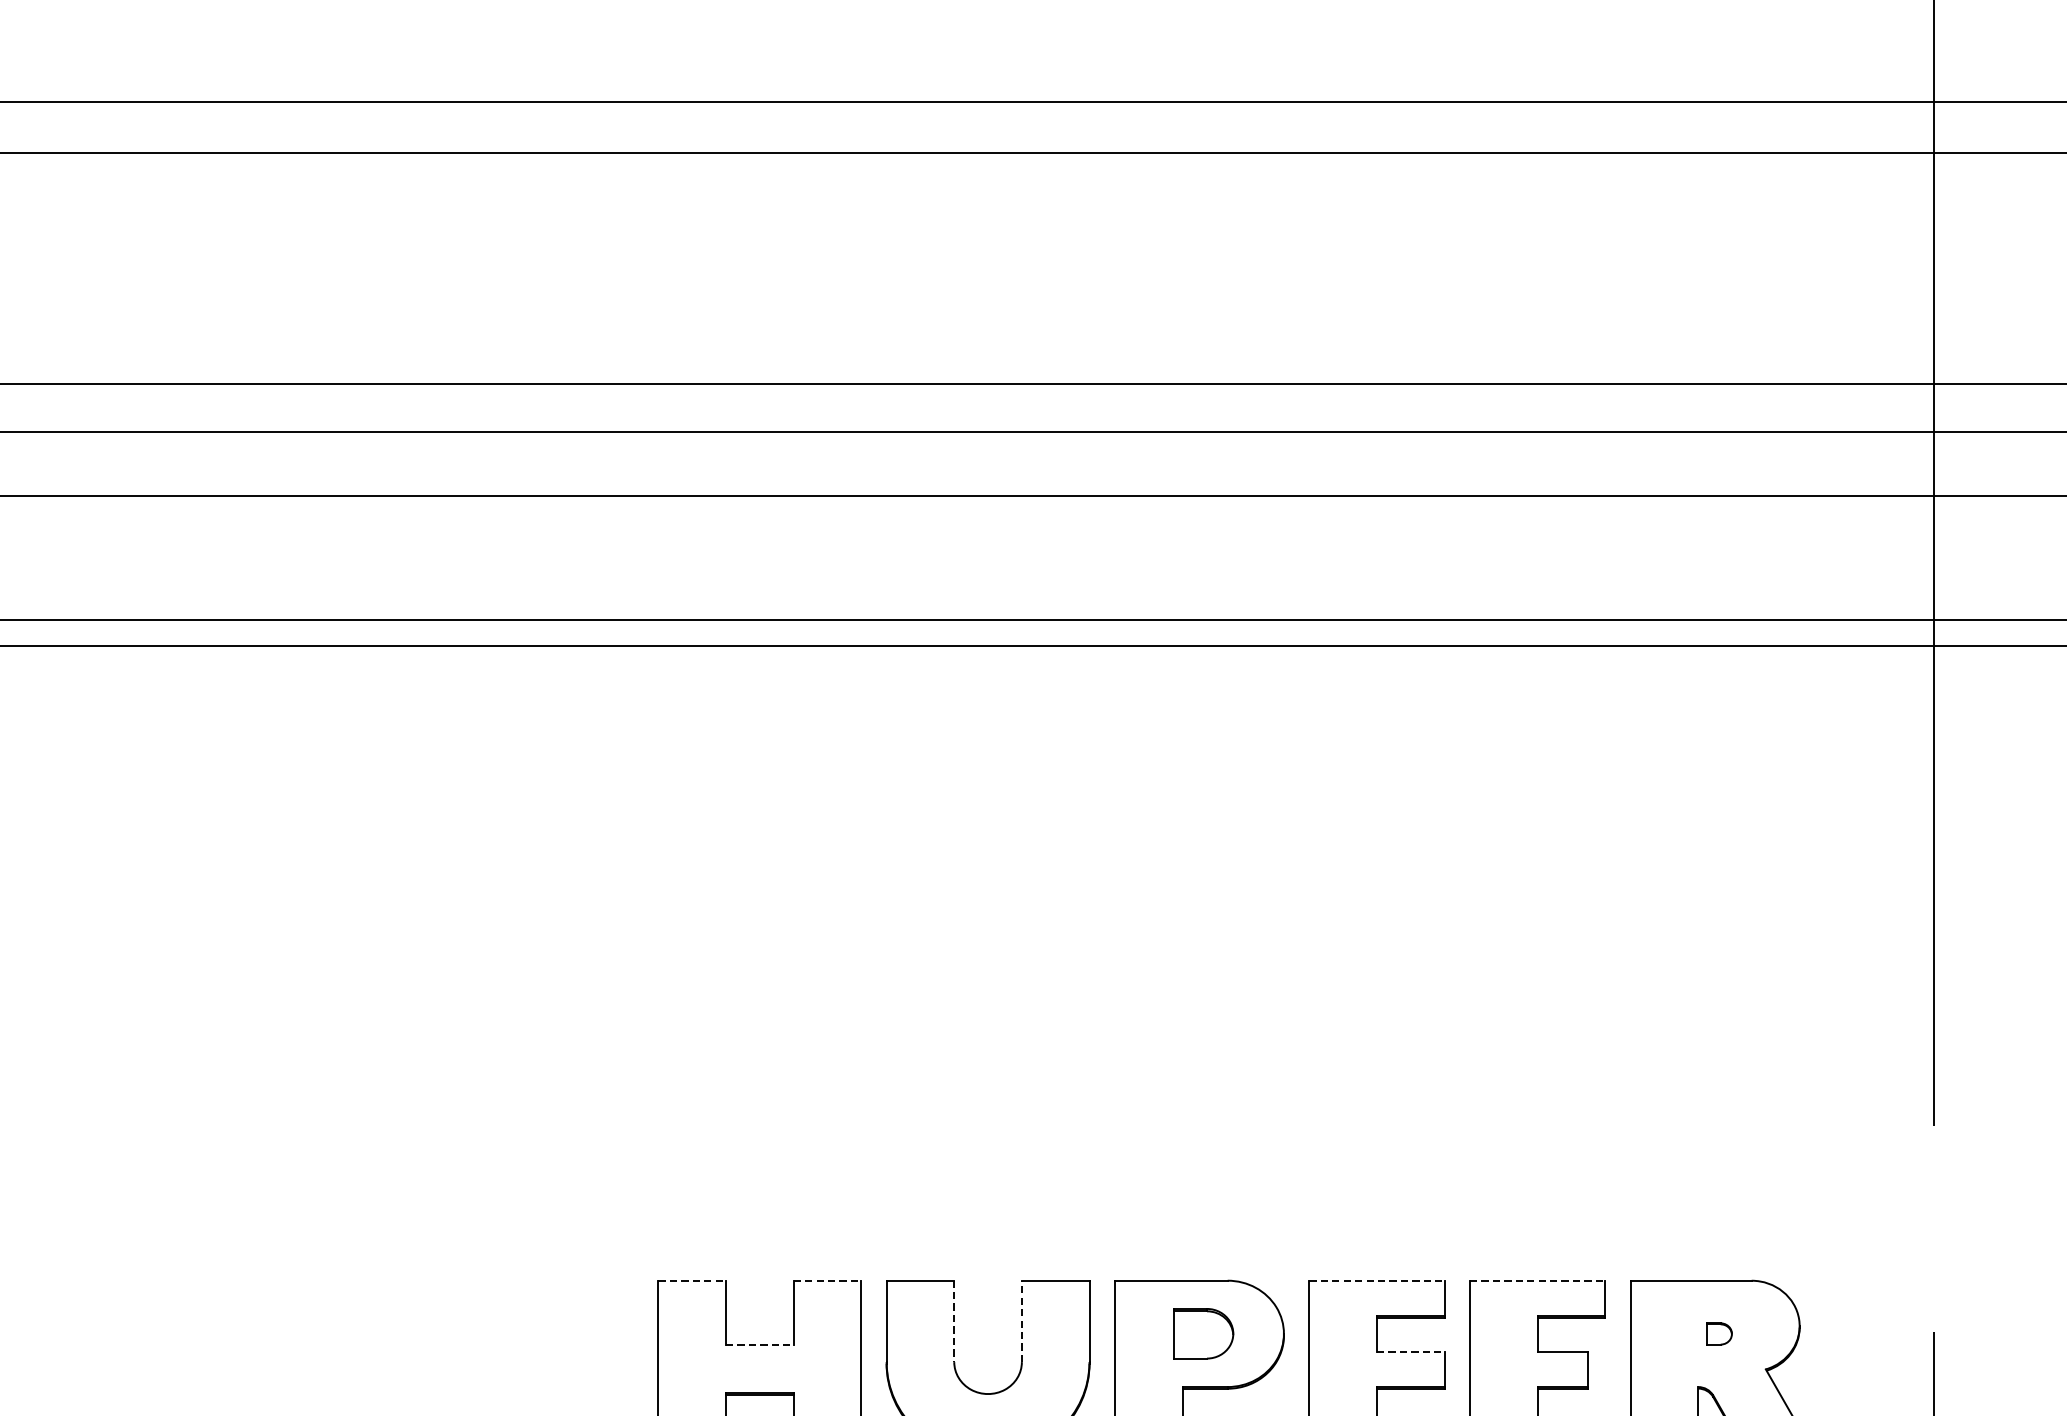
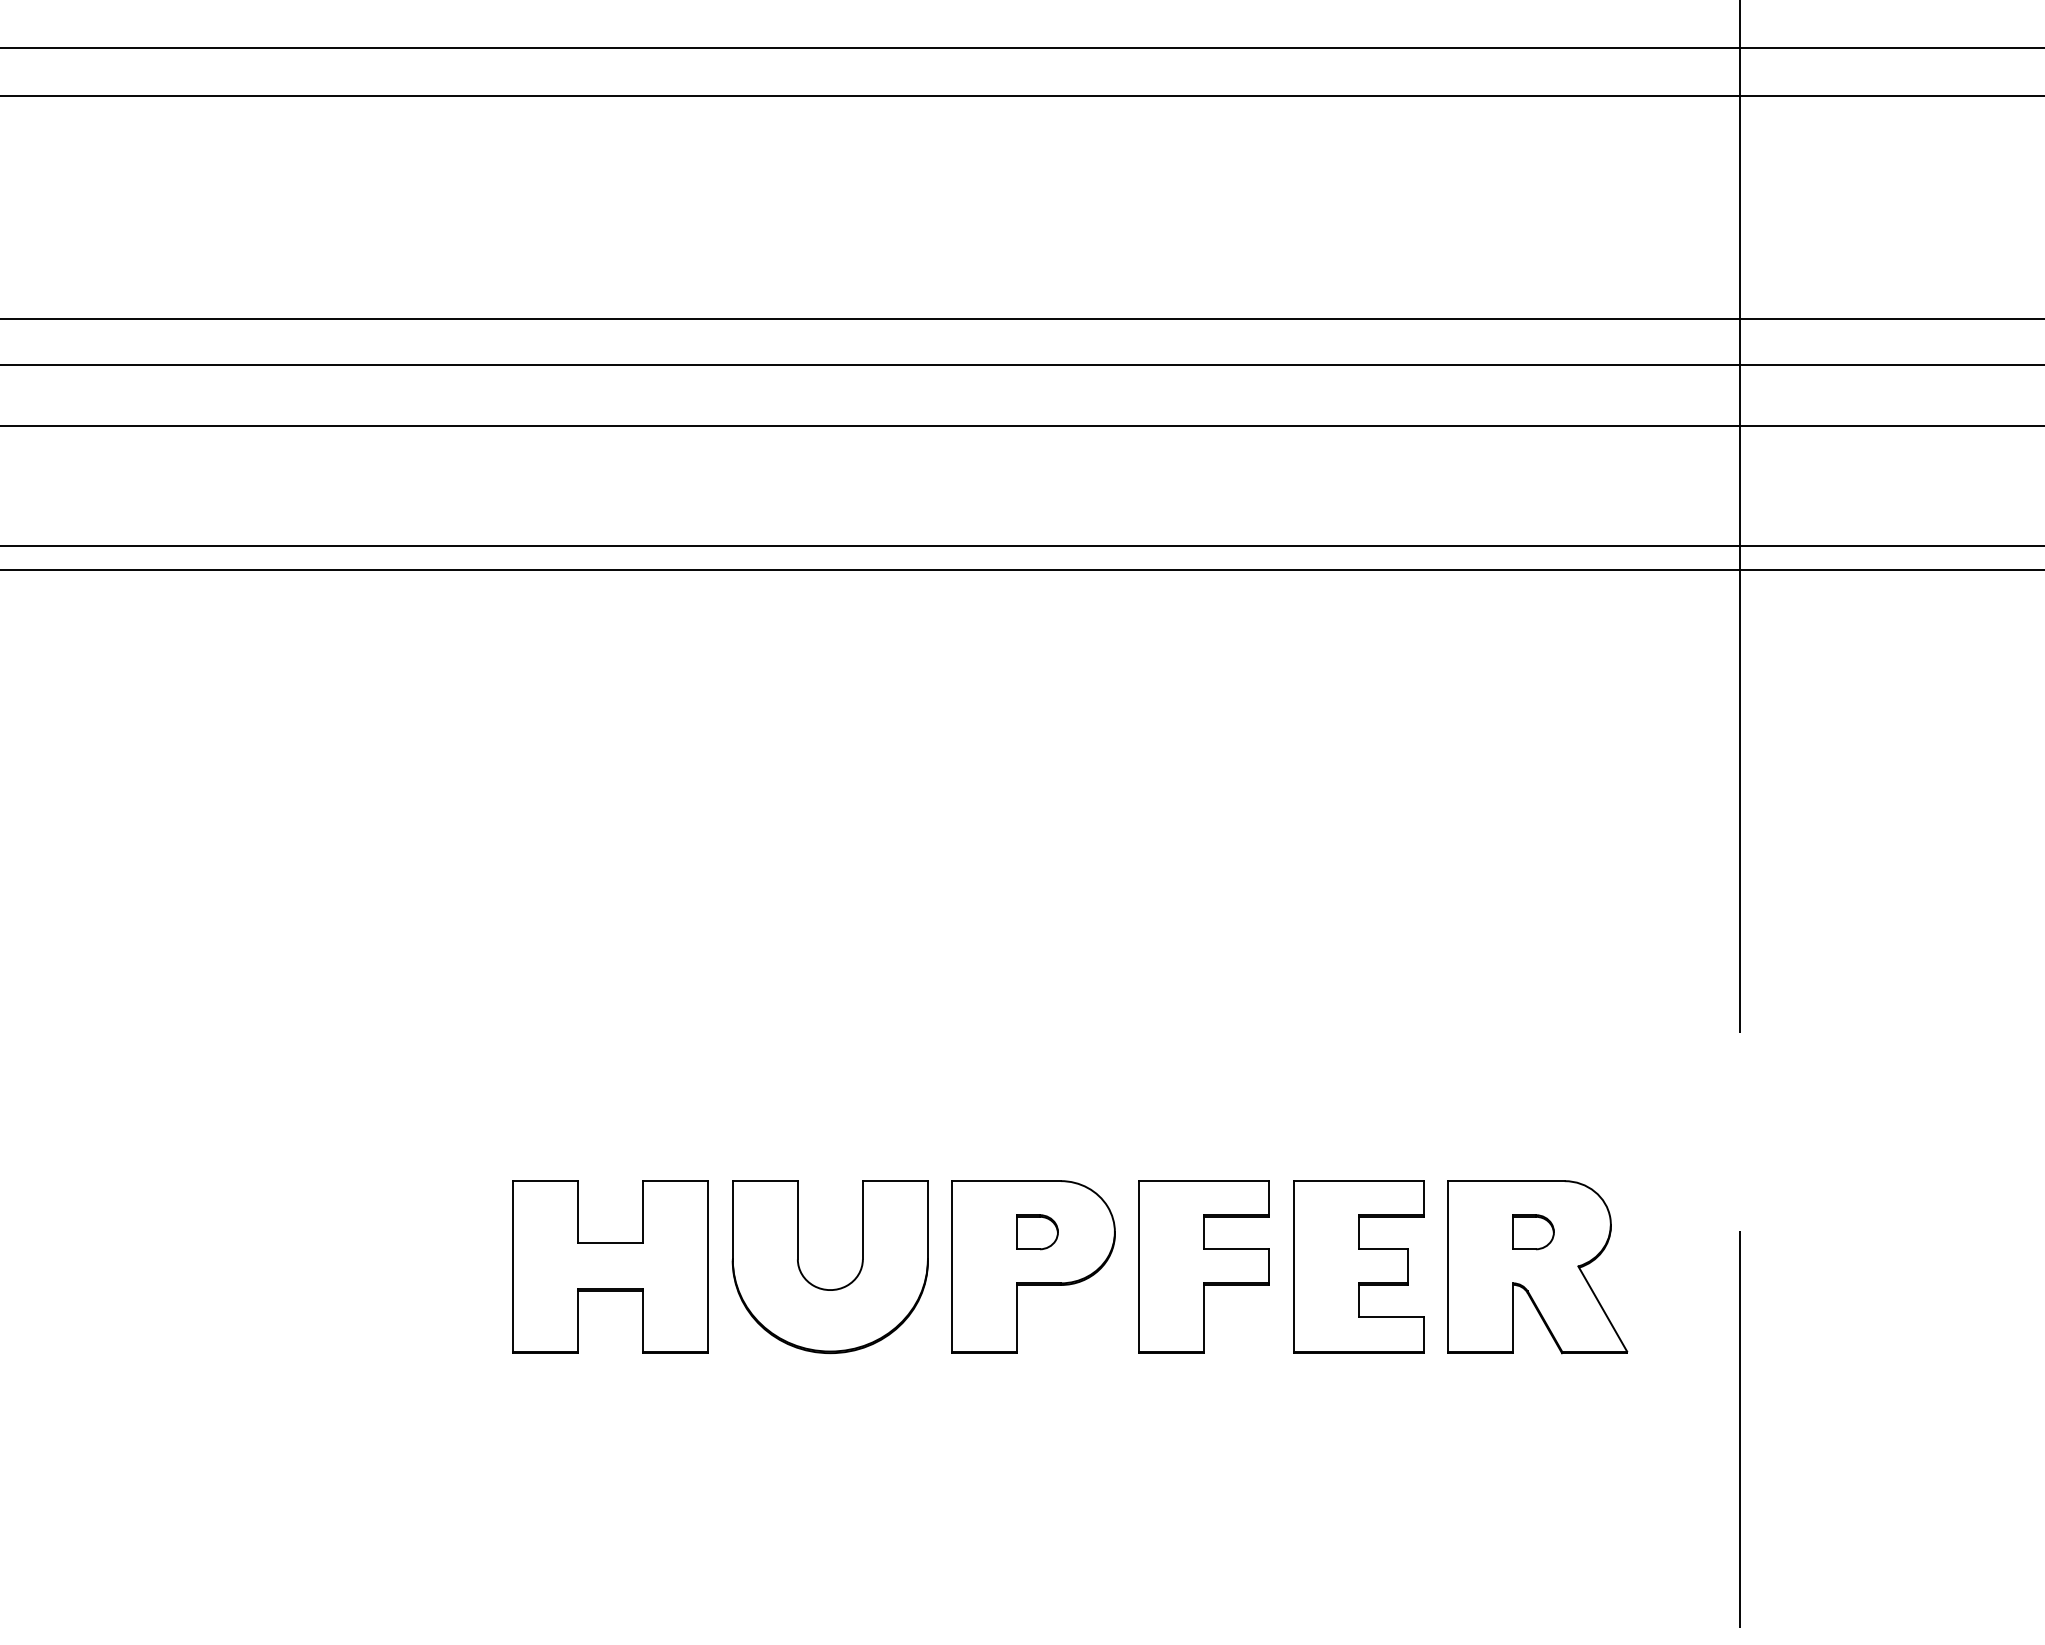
line: (691, 1281) -> (545, 1181), dashed -> solid
line: (827, 1281) -> (675, 1181), dashed -> solid
line: (1377, 1281) -> (1204, 1181), dashed -> solid
line: (1538, 1281) -> (1359, 1181), dashed -> solid
line: (1021, 1320) -> (862, 1219), dashed -> solid
line: (953, 1321) -> (797, 1220), dashed -> solid
part: (1203, 1334) -> (1037, 1232), size x0.71
part: (1719, 1334) -> (1533, 1232), size x1.67
line: (759, 1345) -> (610, 1243), dashed -> solid
line: (1410, 1351) -> (1236, 1249), dashed -> solid

